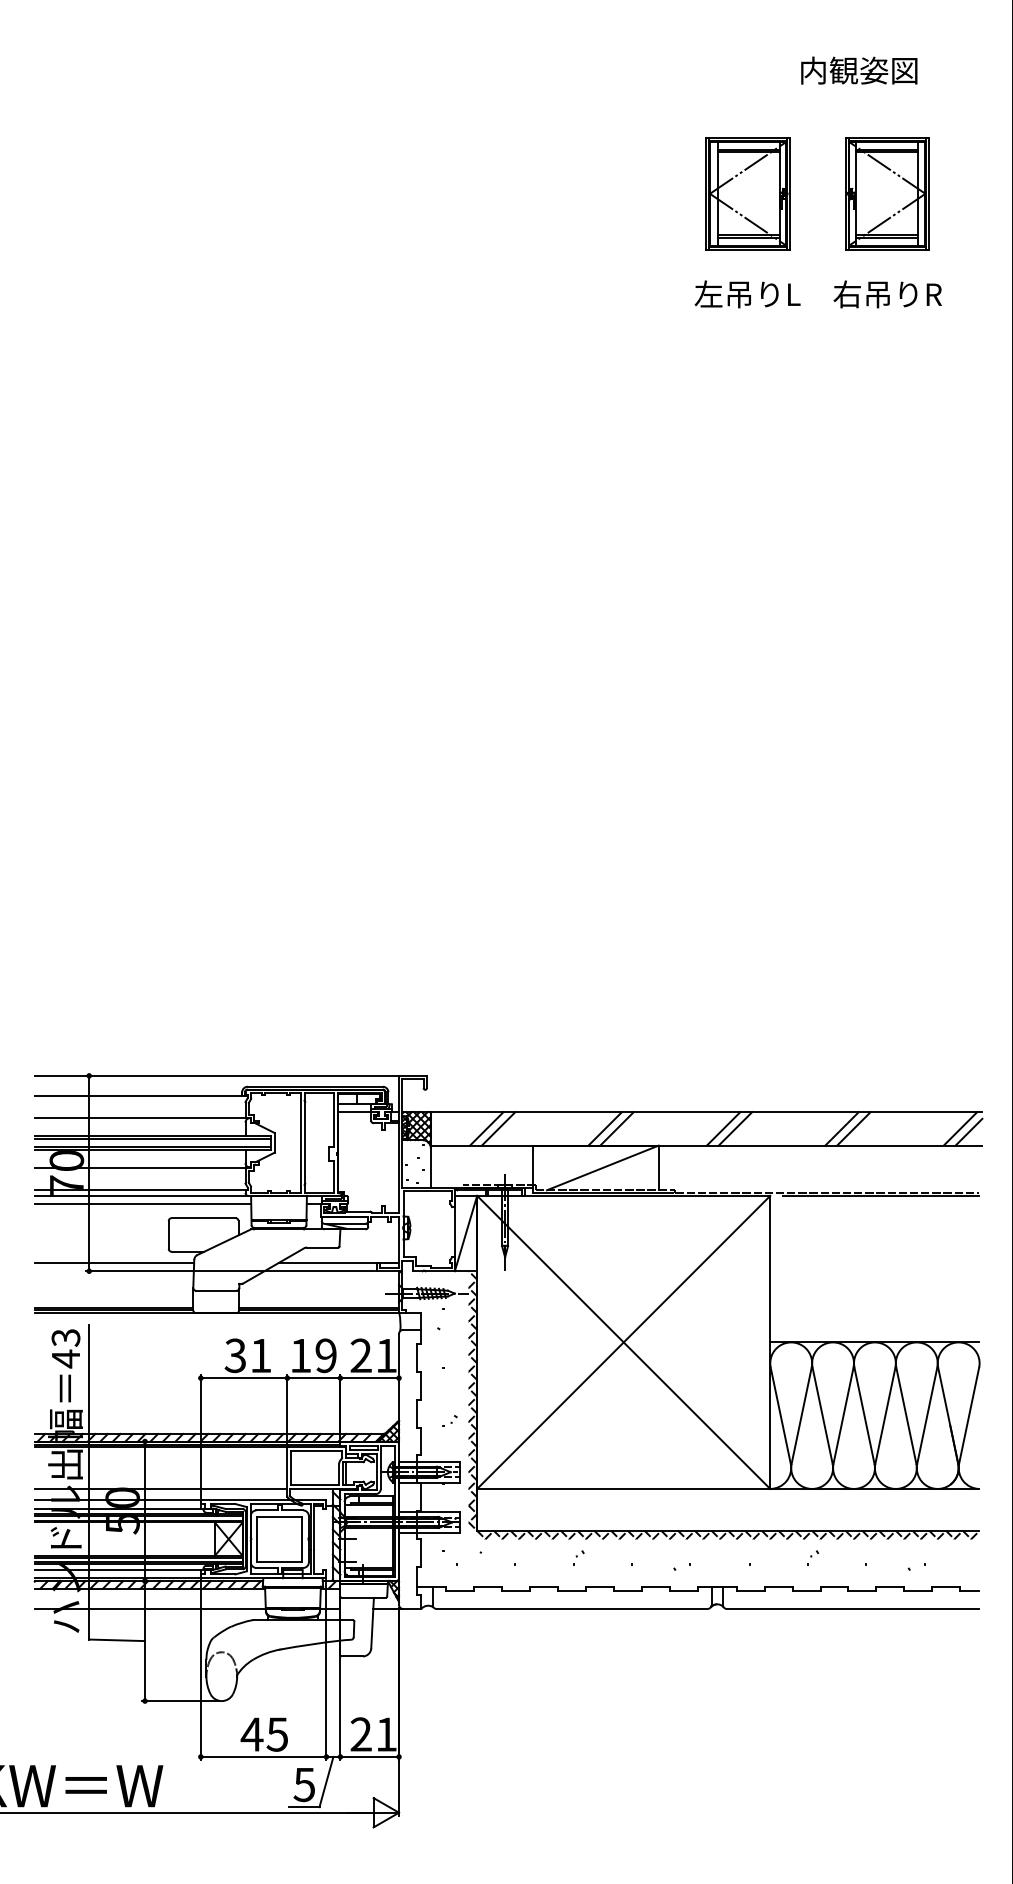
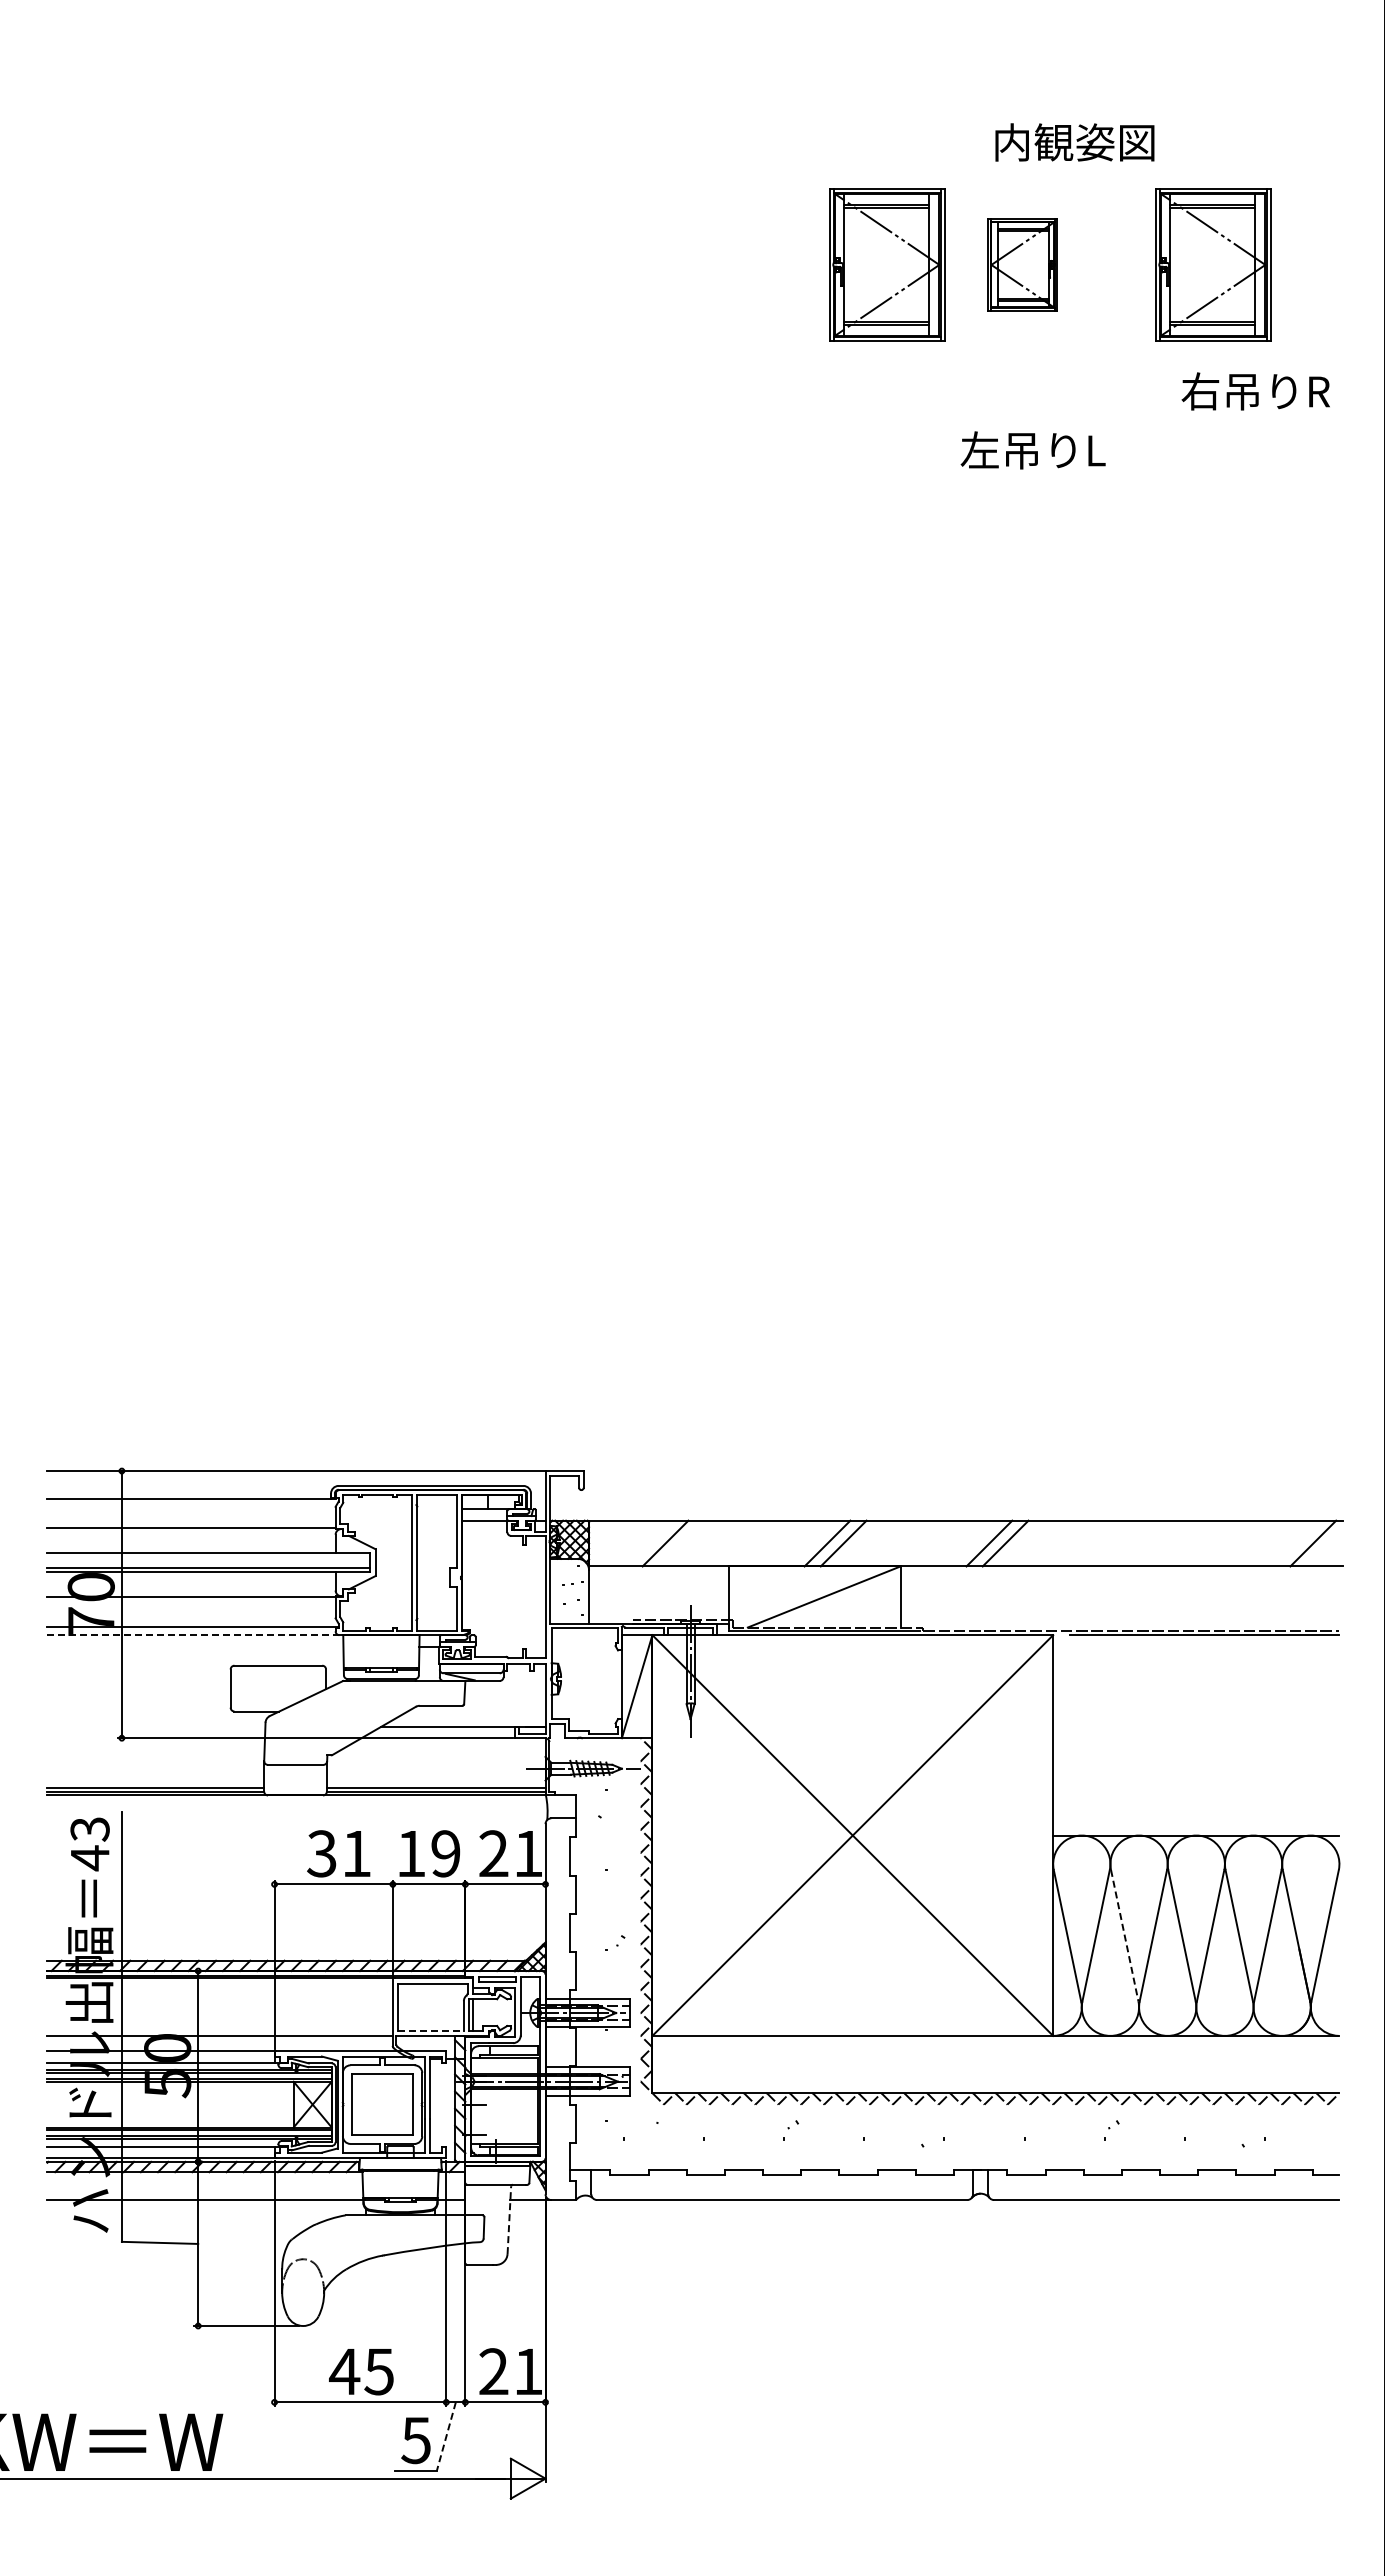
text: (858, 70) -> (1074, 142), moved
part: (649, 193) -> (887, 264), added
part: (747, 193) -> (1022, 264), size x0.6
text: (747, 294) -> (1032, 450), moved
text: (887, 294) -> (1255, 391), moved
line: (498, 1128) -> (681, 1543), removed
line: (842, 1128) -> (1151, 1543), removed
line: (853, 1128) -> (1167, 1543), removed
line: (968, 1131) -> (1324, 1547), removed
line: (152, 1138) -> (208, 1556), removed
line: (141, 1196) -> (193, 1635), solid -> dashed
line: (143, 1204) -> (195, 1646), removed
line: (114, 1262) -> (156, 1726), removed
line: (822, 1416) -> (1124, 1936), solid -> dashed
line: (315, 1484) -> (431, 2030), solid -> dashed
line: (372, 1623) -> (509, 2220), solid -> dashed
line: (326, 1781) -> (446, 2436), solid -> dashed

